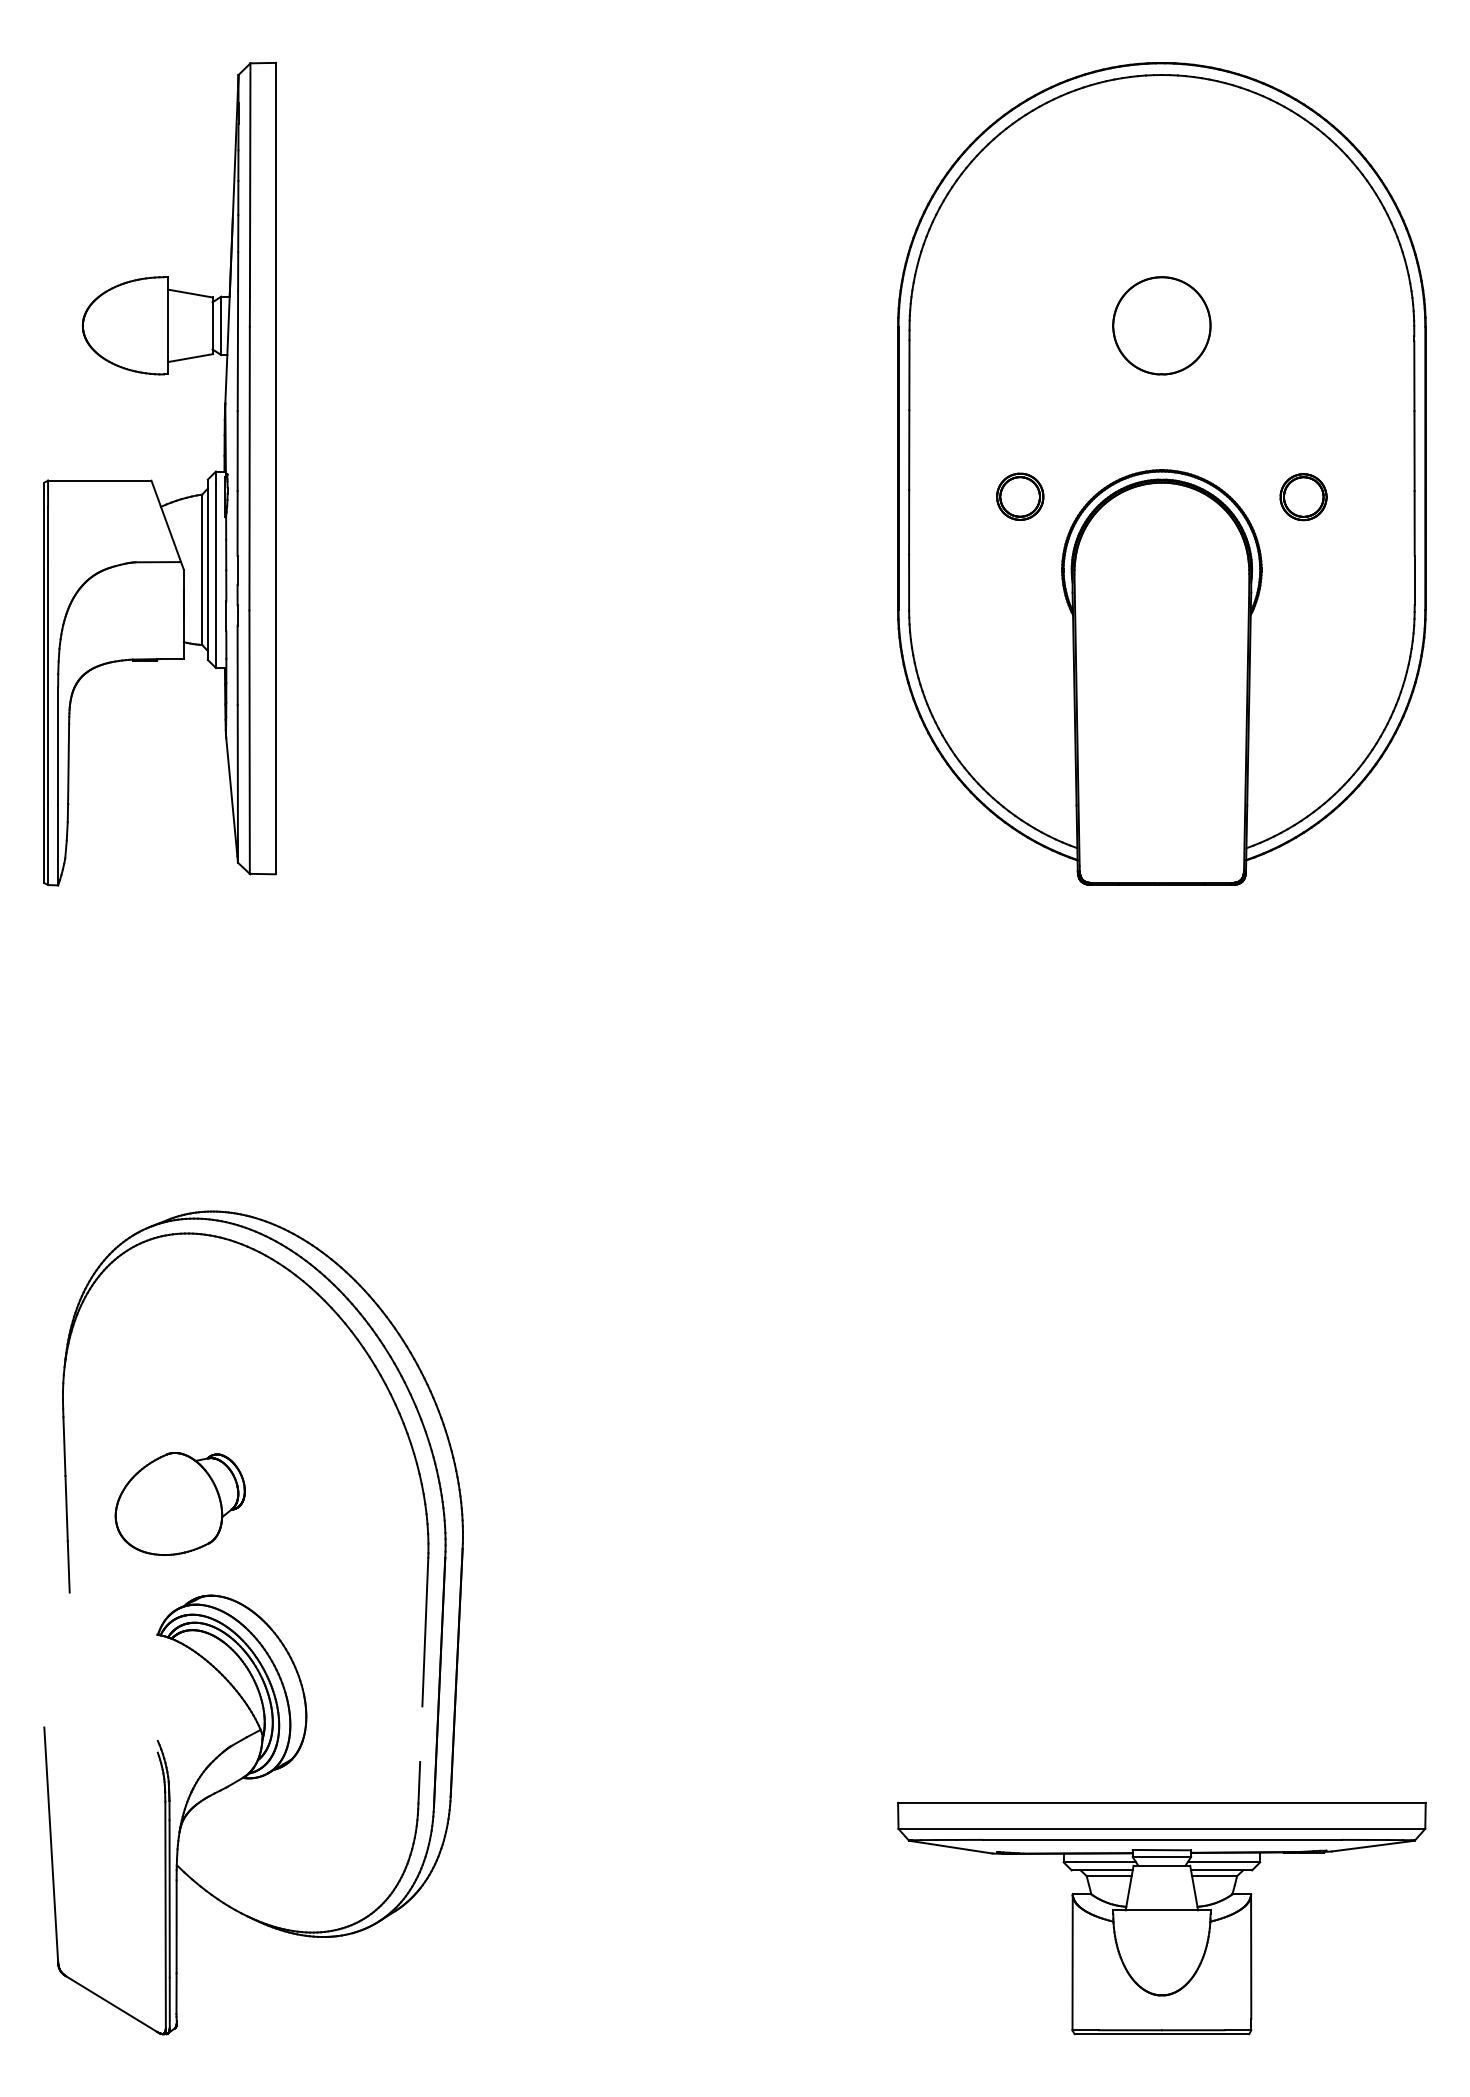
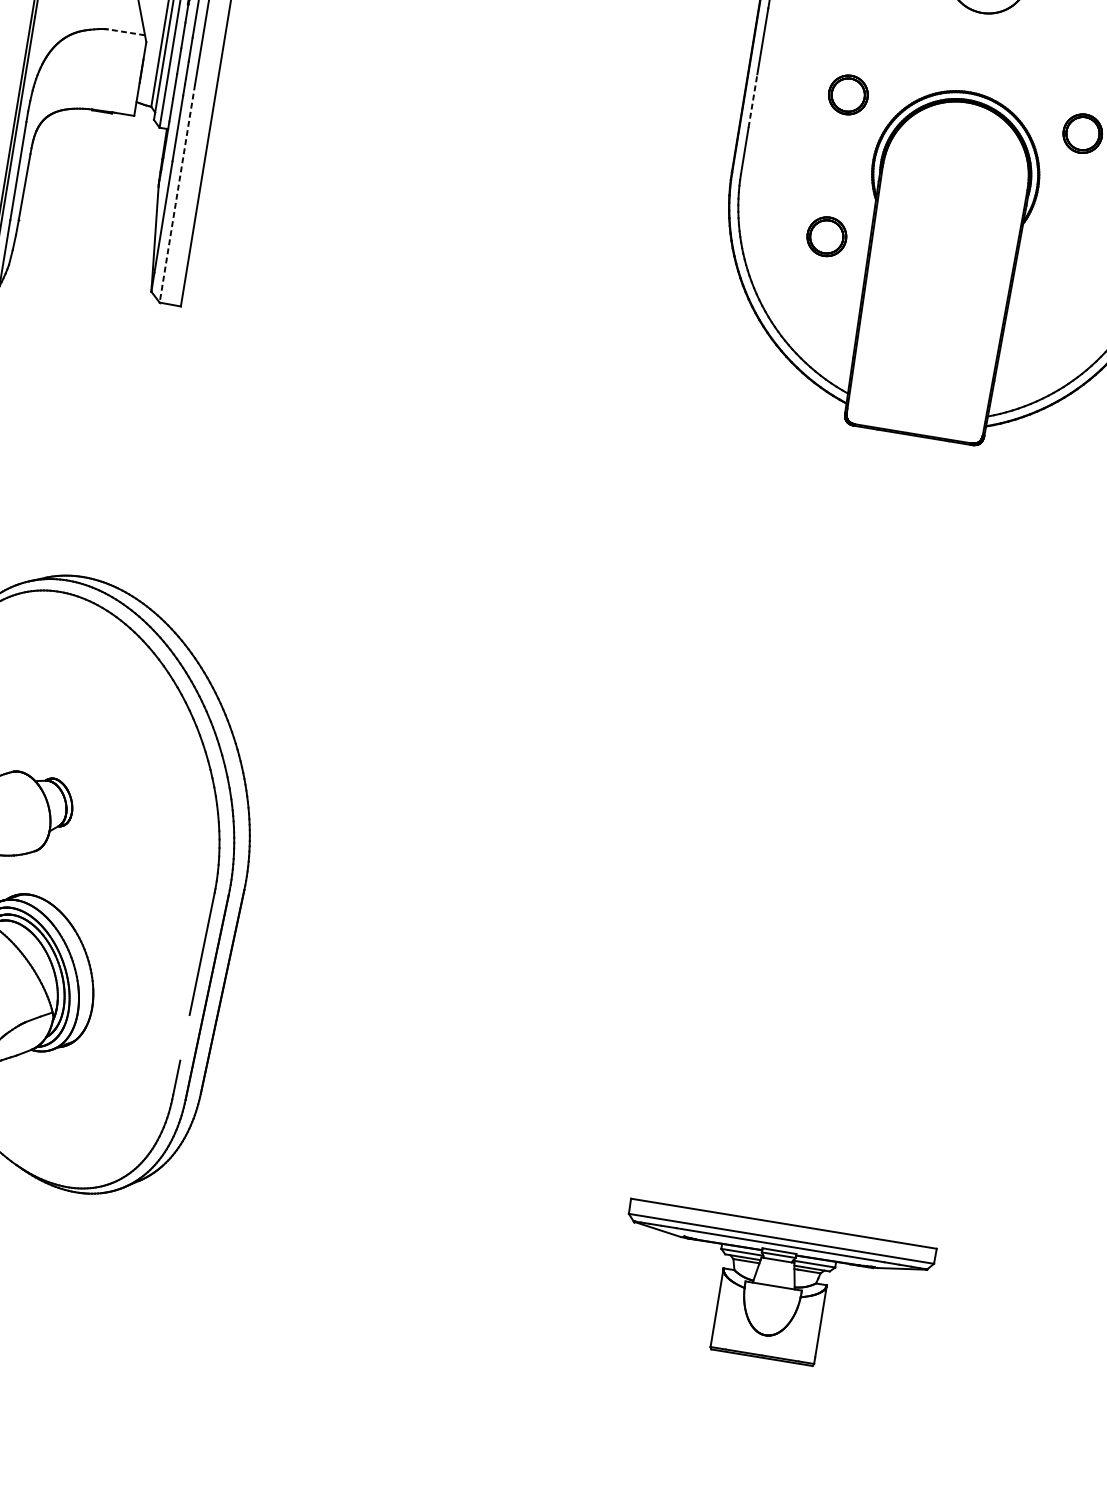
line: (909, 521) -> (753, 100), solid -> dashed
line: (158, 562) -> (126, 32), solid -> dashed
part: (1022, 667) -> (827, 236), added
line: (249, 742) -> (177, 193), solid -> dashed
part: (1161, 1918) -> (772, 1290), size x0.7

